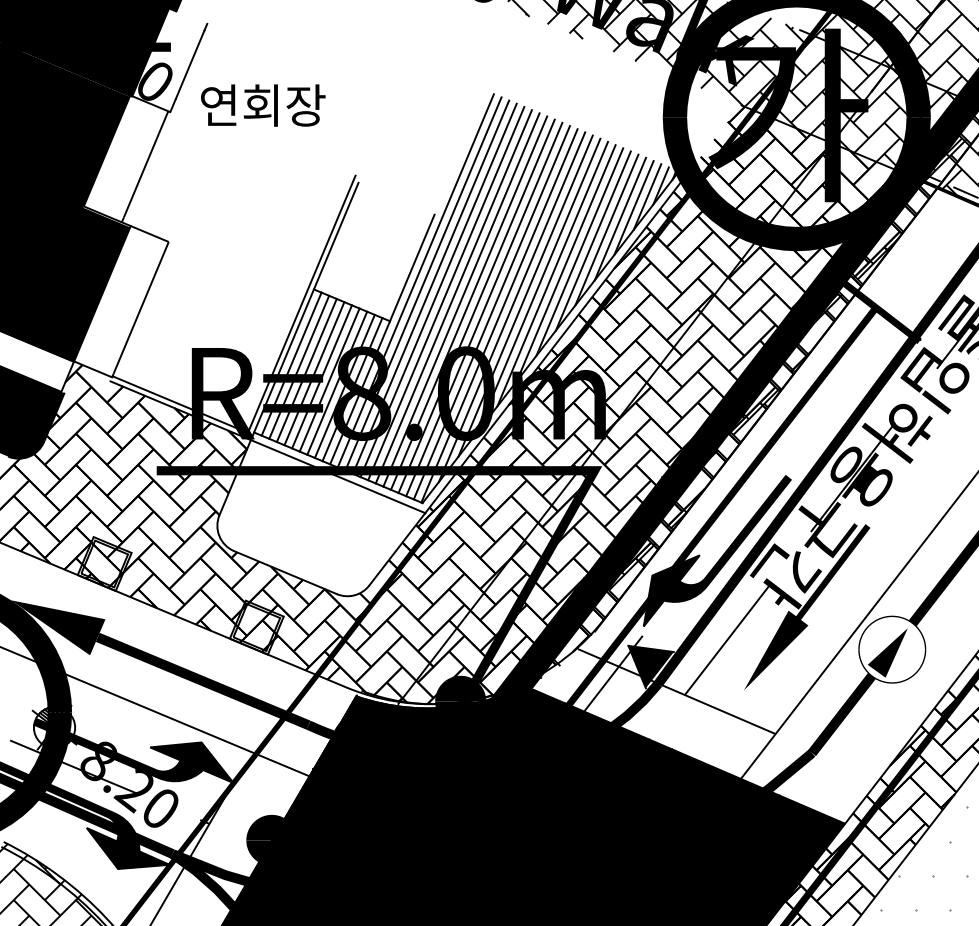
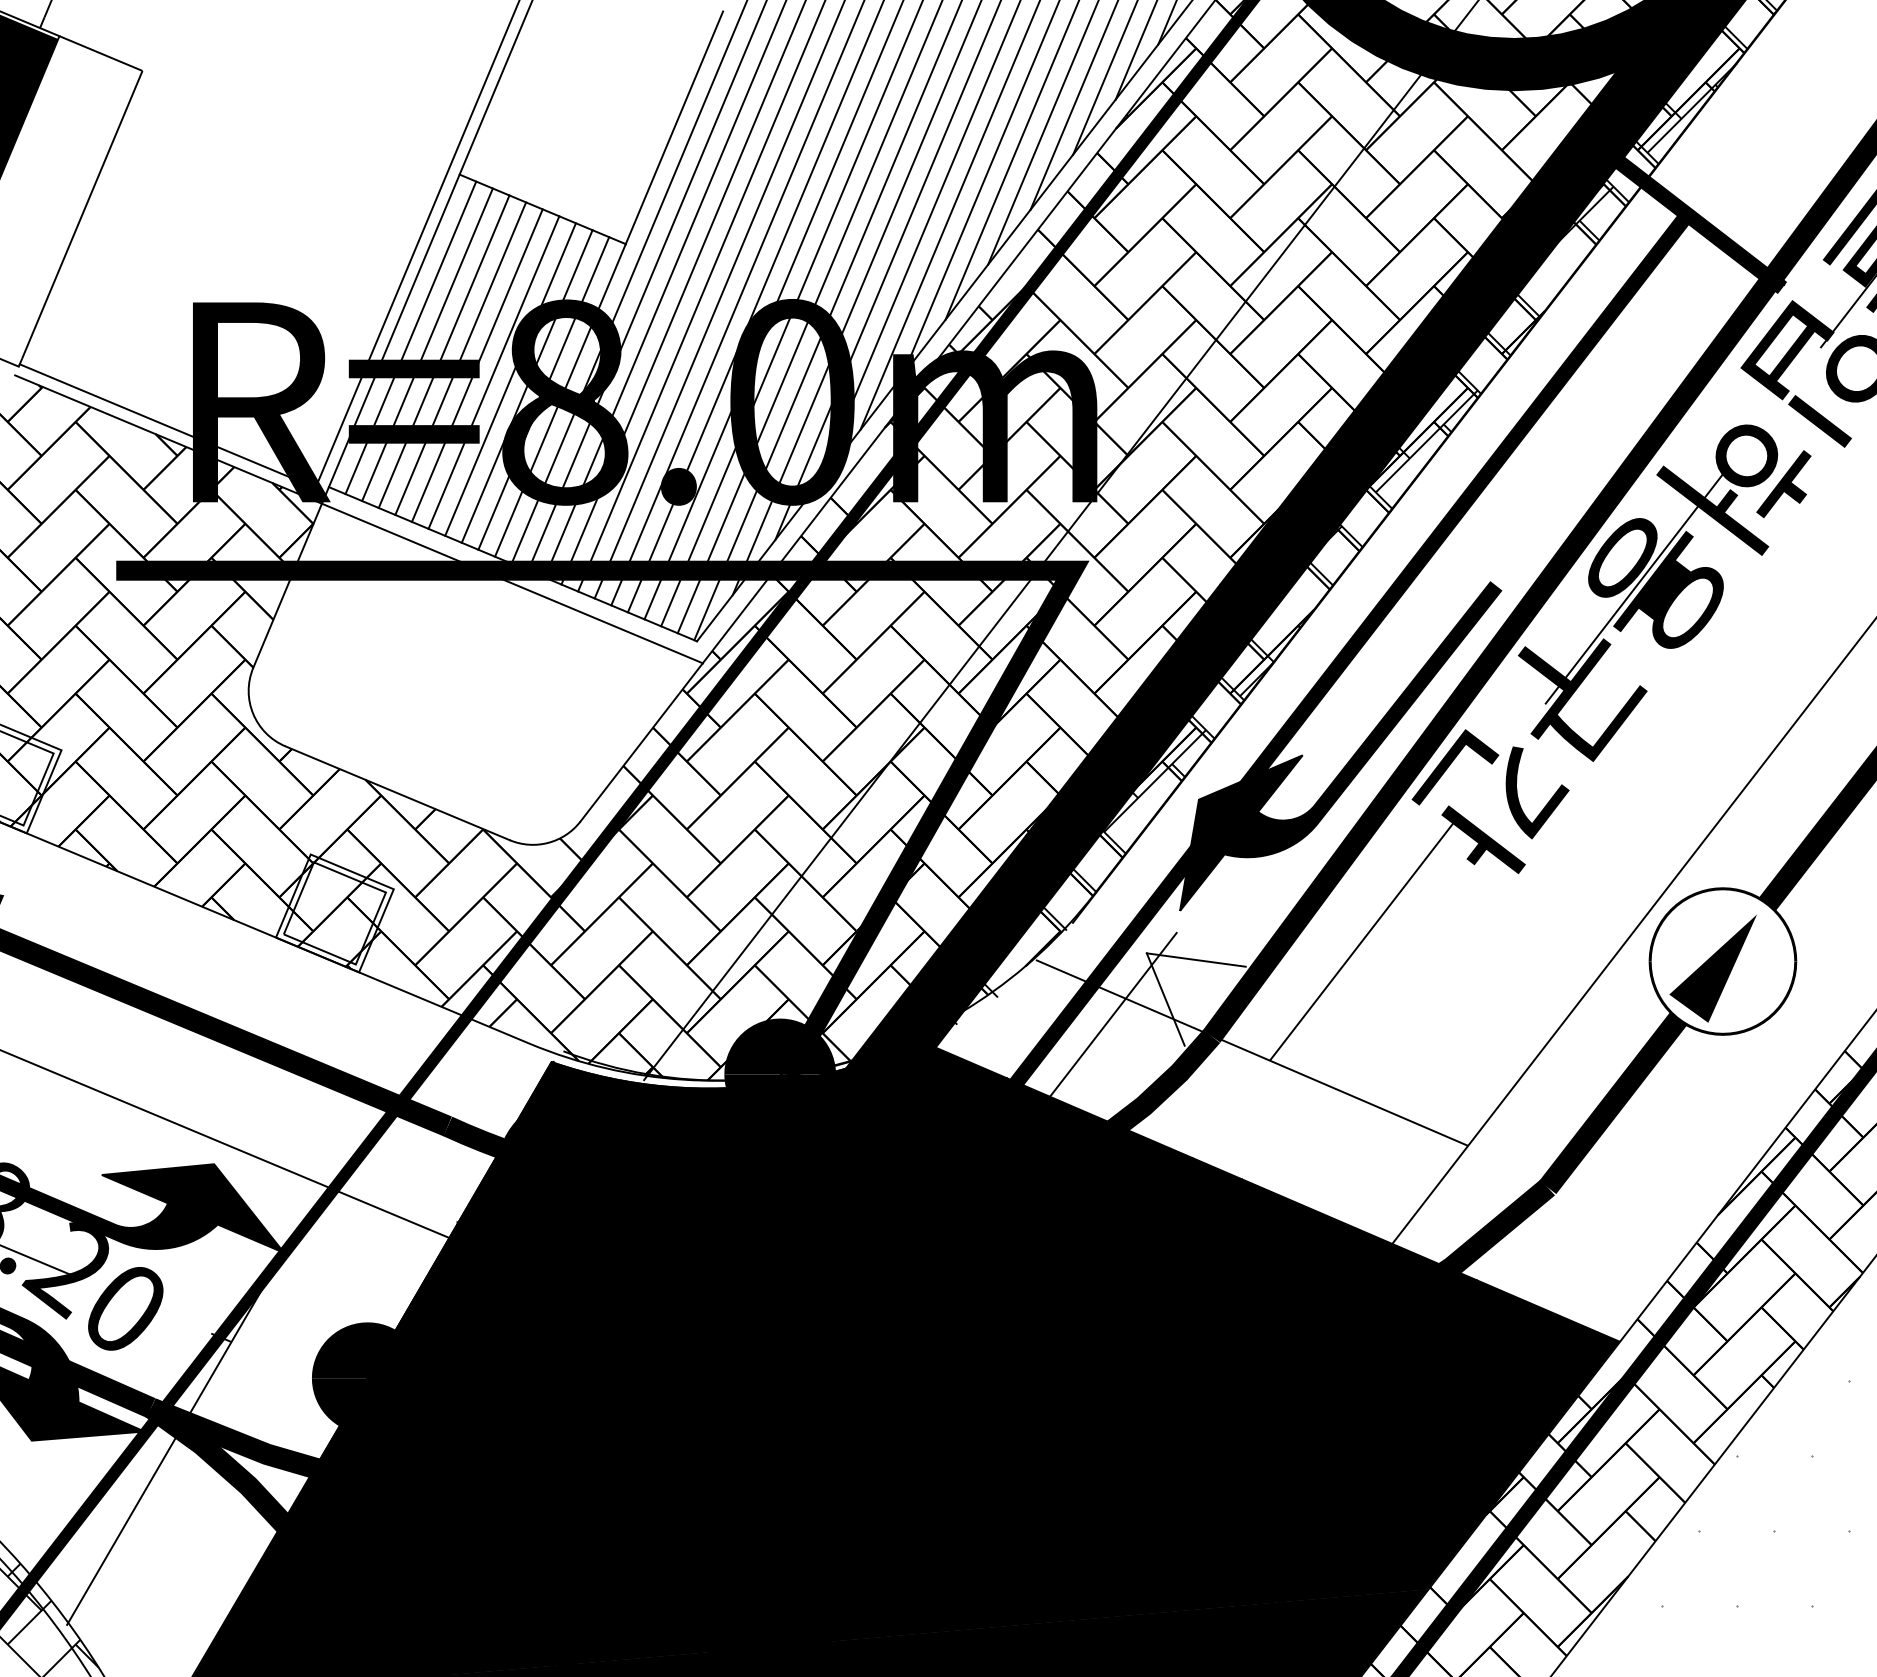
fill: (806, 607) -> (1535, 869), removed
fill: (650, 666) -> (1194, 998), removed

